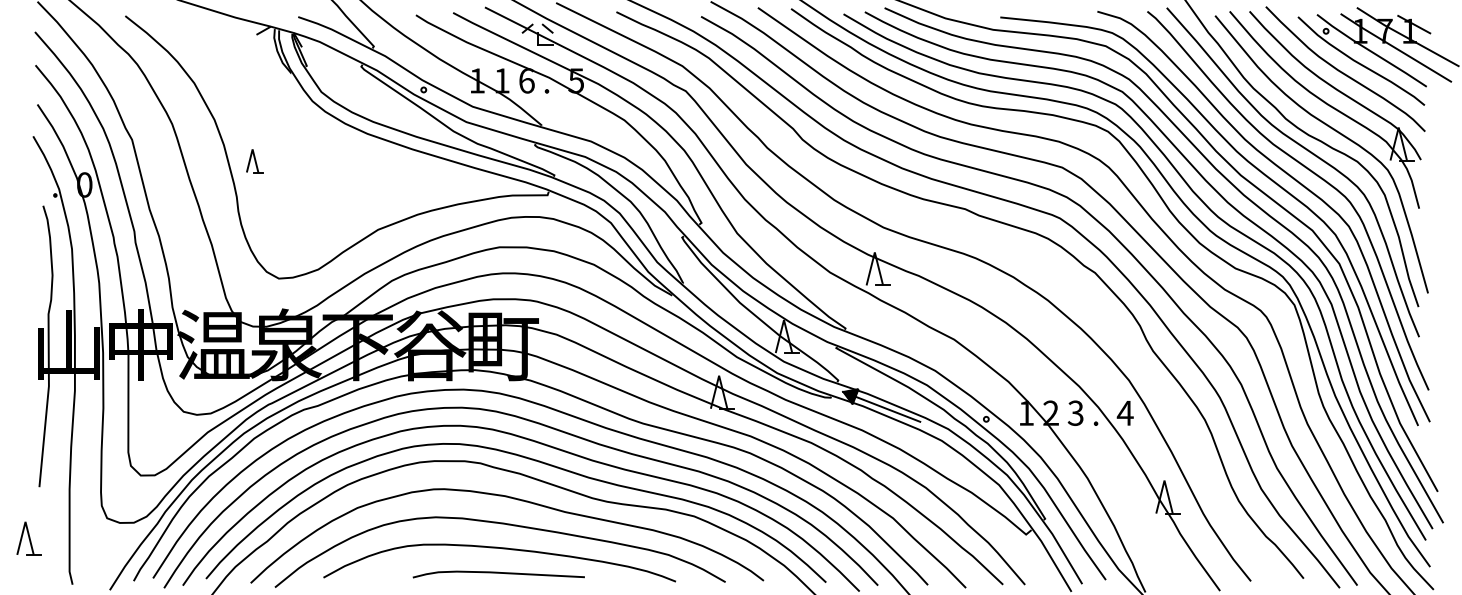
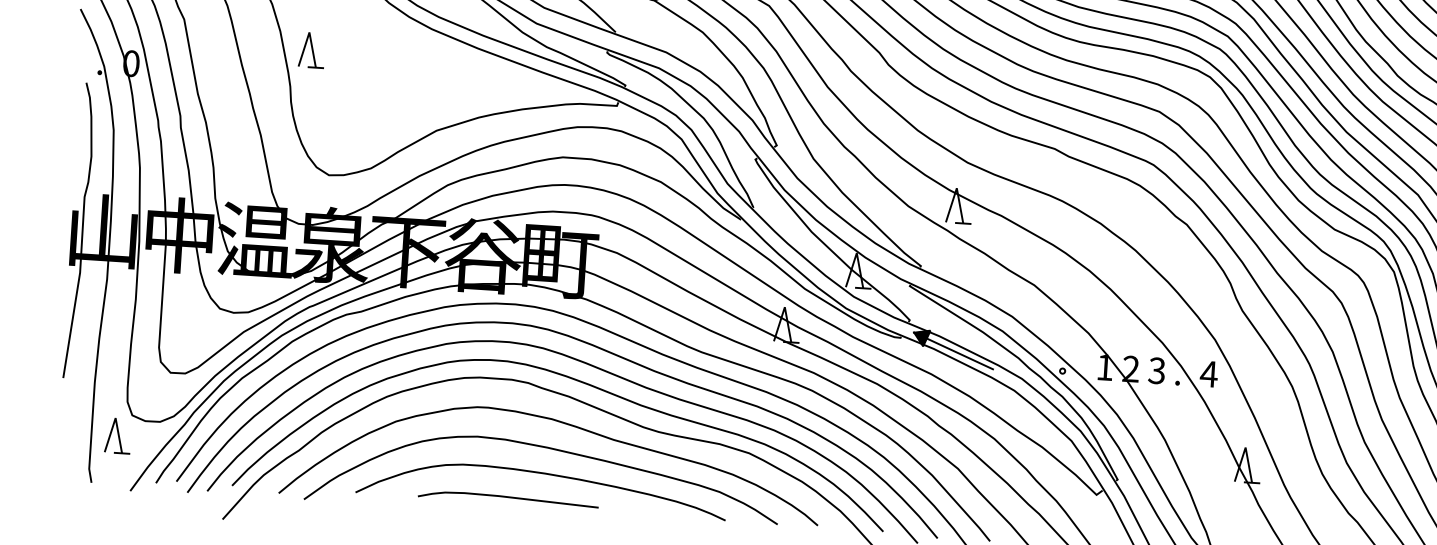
part: (254, 160) -> (311, 49), size x1.43
part: (28, 538) -> (117, 435), moved
curve: (498, 573) -> (508, 497), moved

